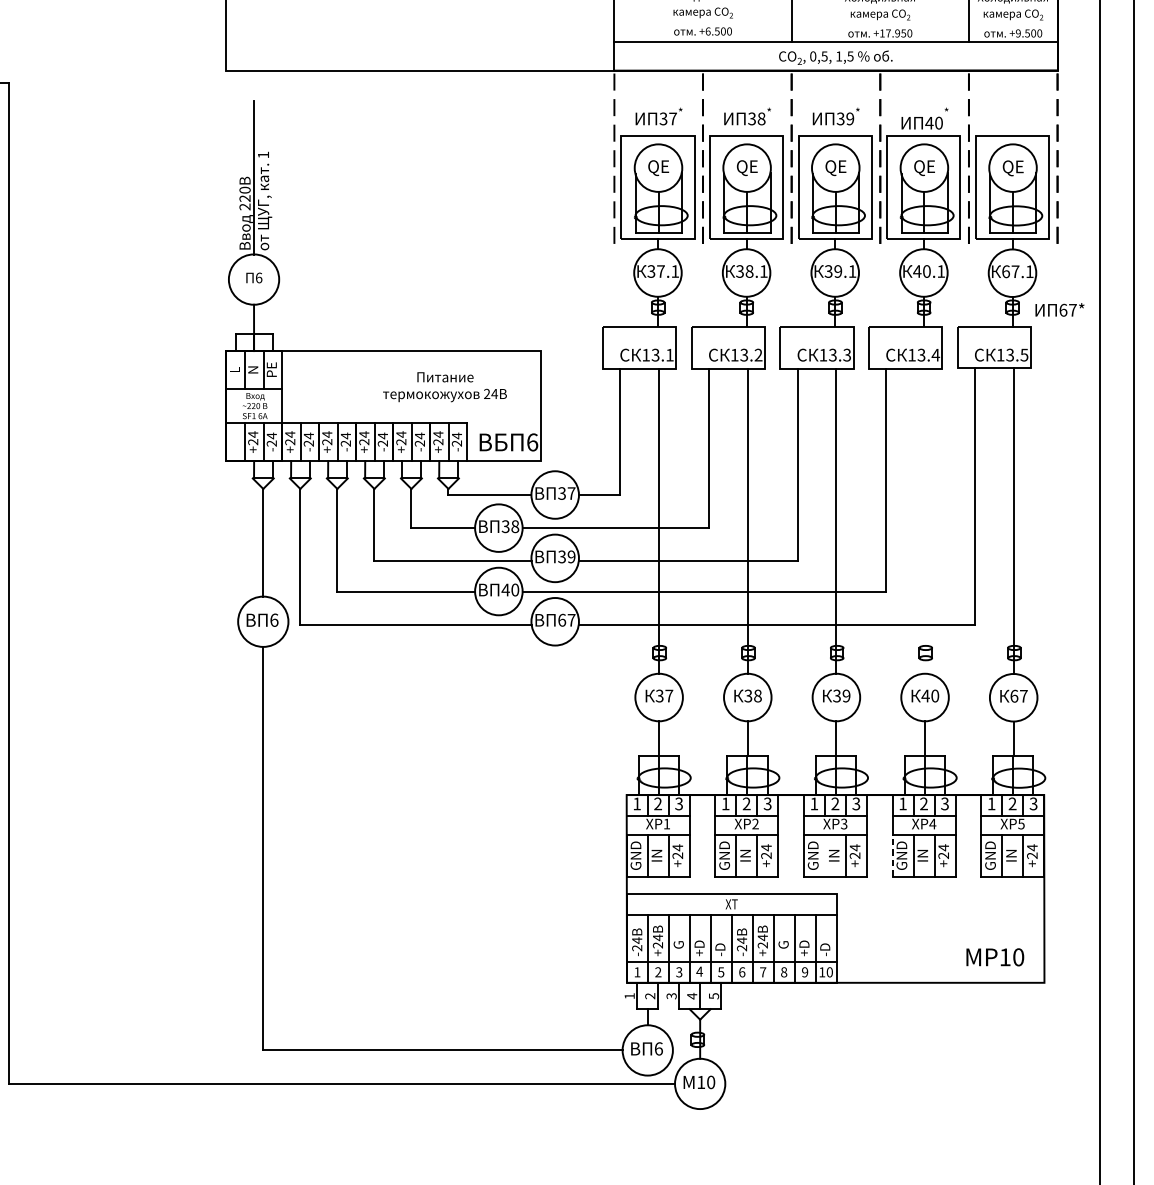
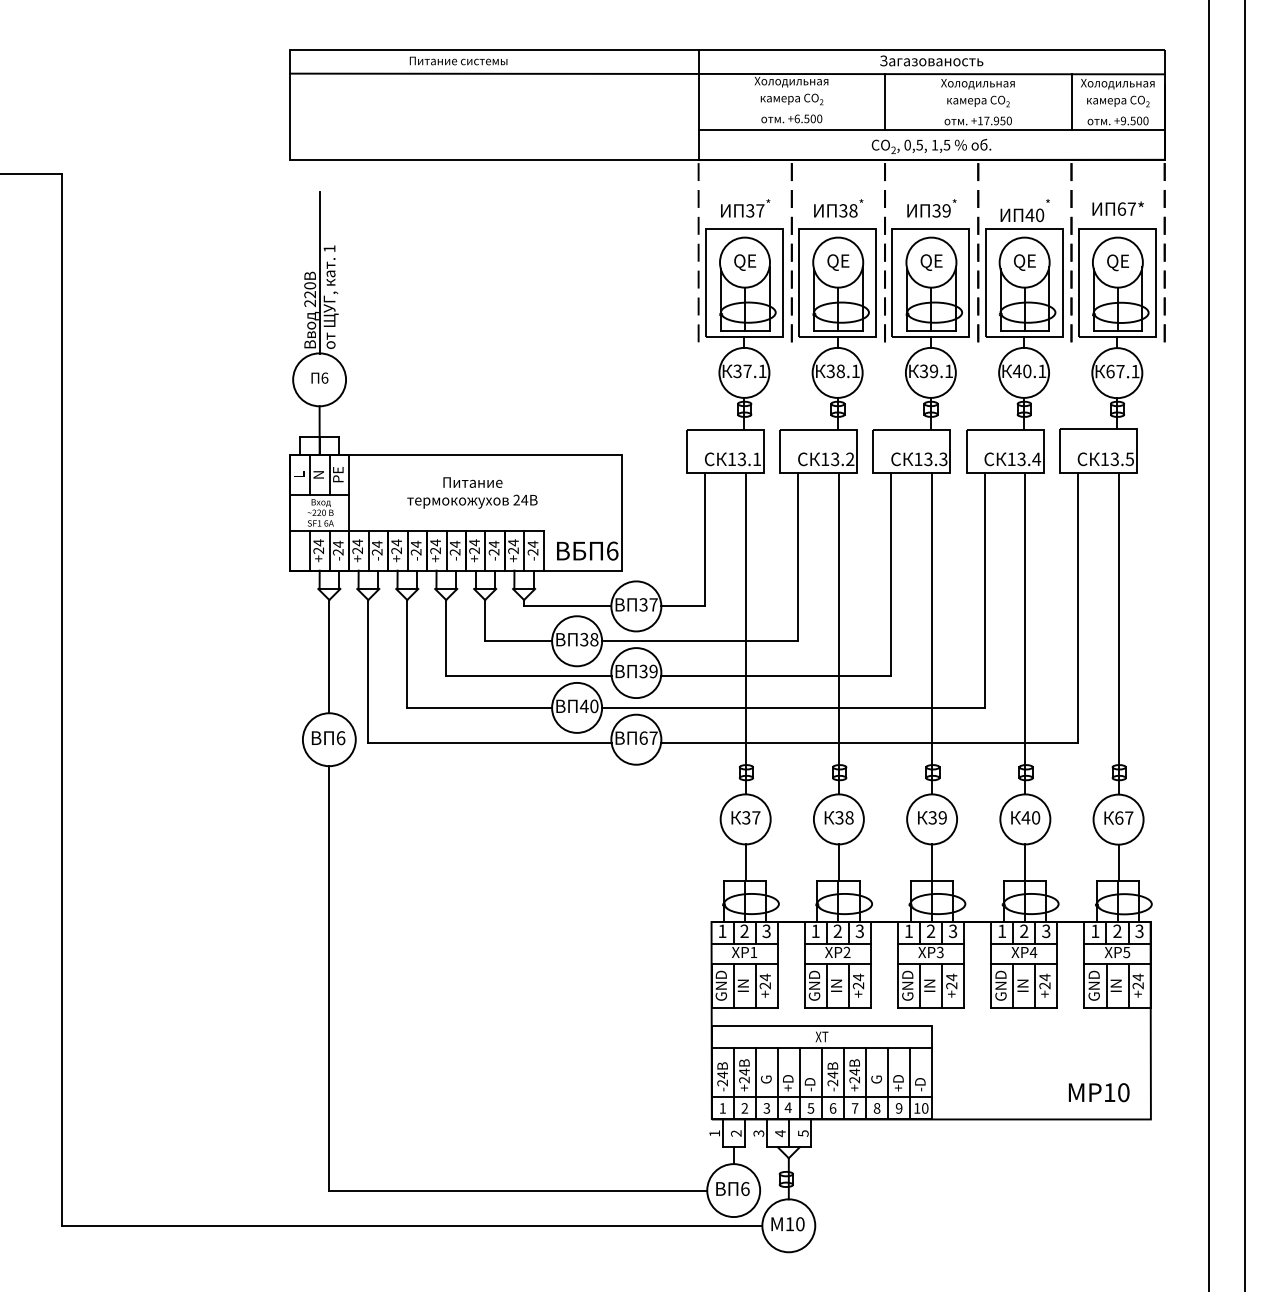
text: (1059, 309) -> (1117, 208), moved
text: (445, 386) -> (472, 492), moved
line: (925, 520) -> (1025, 633), added
line: (825, 855) -> (920, 985), added
line: (892, 855) -> (991, 985), dashed -> solid

